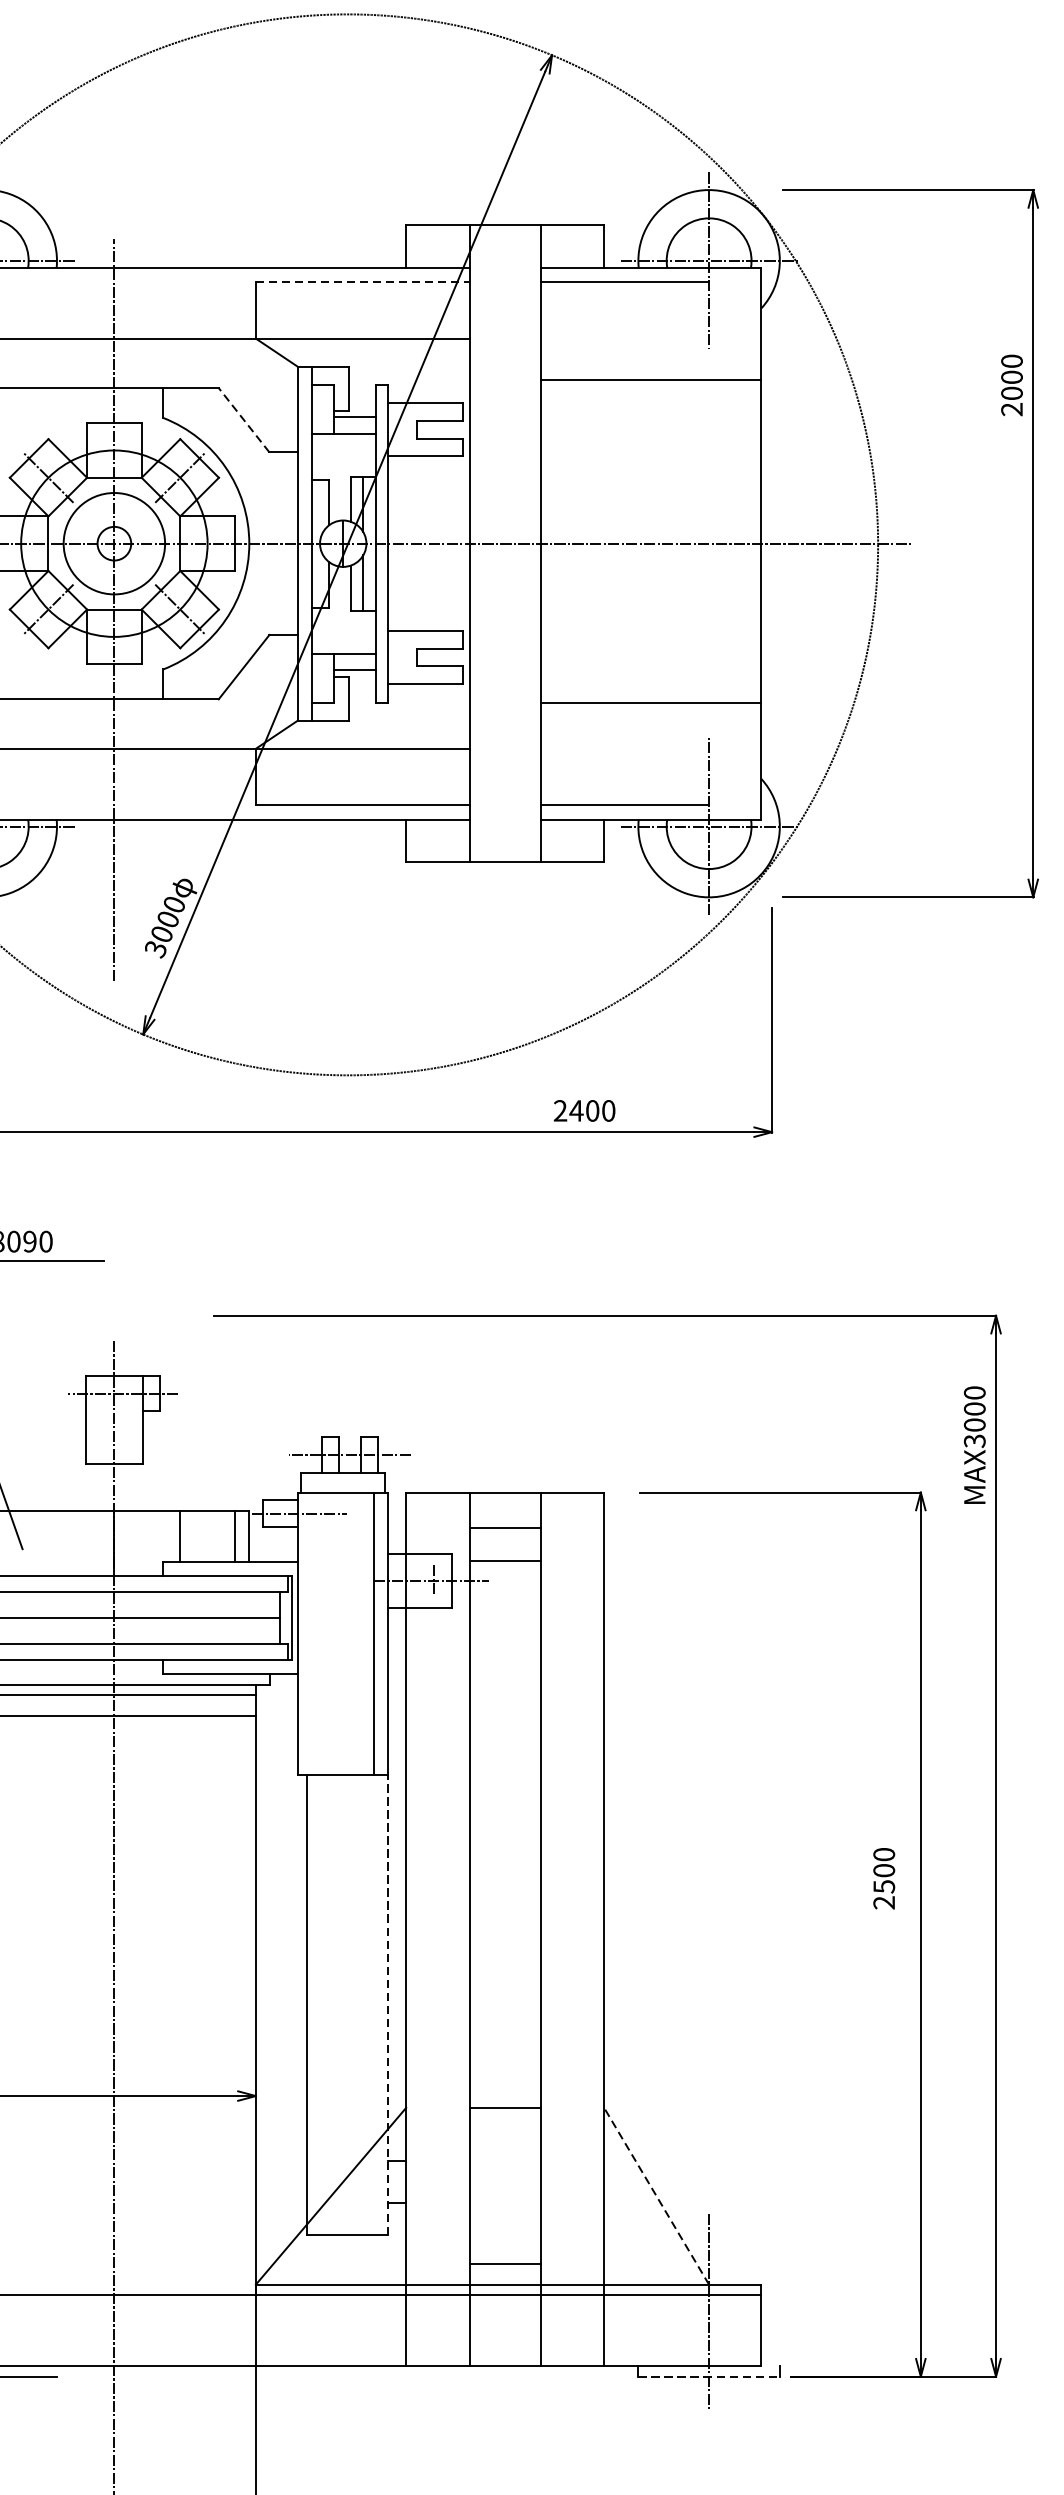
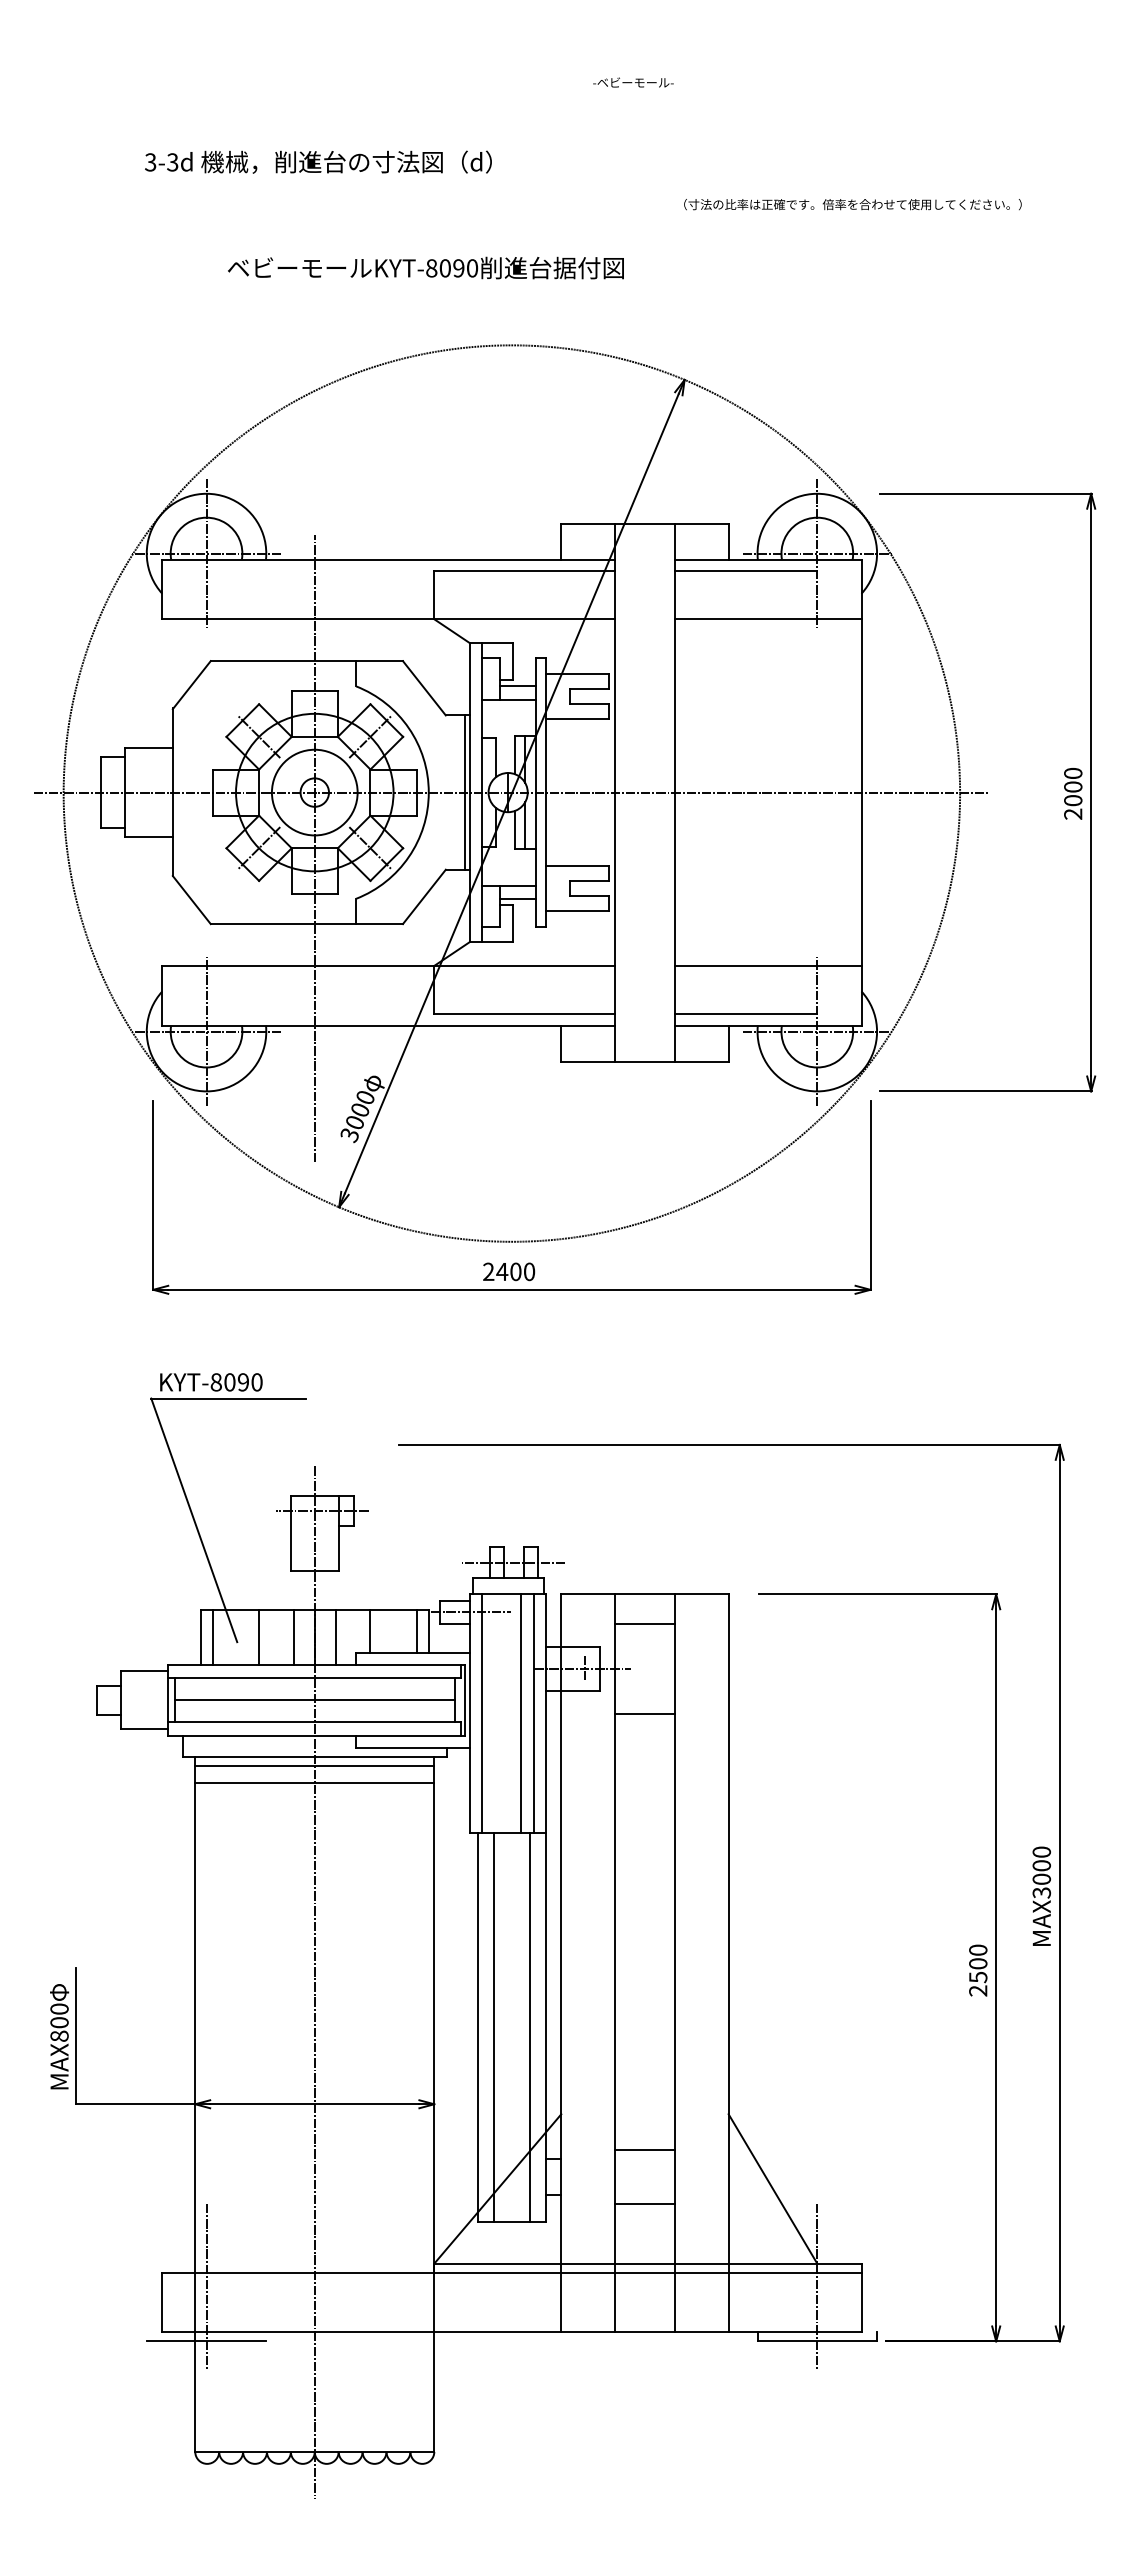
line: (363, 282) -> (525, 571), dashed -> solid
line: (650, 380) -> (767, 619), moved
text: (1012, 385) -> (1073, 793), moved
line: (244, 420) -> (424, 688), dashed -> solid
line: (291, 543) -> (464, 792), added
line: (650, 702) -> (767, 965), moved
text: (585, 1110) -> (509, 1271), moved
text: (974, 1444) -> (1041, 1895), moved
line: (48, 1543) -> (259, 1637), added
line: (89, 1543) -> (293, 1637), added
line: (140, 1543) -> (336, 1637), added
line: (504, 1560) -> (644, 1713), moved
line: (312, 1633) -> (482, 1713), added
line: (359, 1633) -> (521, 1713), added
text: (884, 1878) -> (978, 1970), moved
line: (325, 2005) -> (493, 2027), added
line: (369, 2005) -> (530, 2027), added
line: (388, 2005) -> (546, 2027), dashed -> solid
line: (504, 2108) -> (644, 2150), moved
line: (656, 2195) -> (772, 2188), dashed -> solid
line: (504, 2263) -> (644, 2203), moved
line: (709, 2376) -> (817, 2341), dashed -> solid

